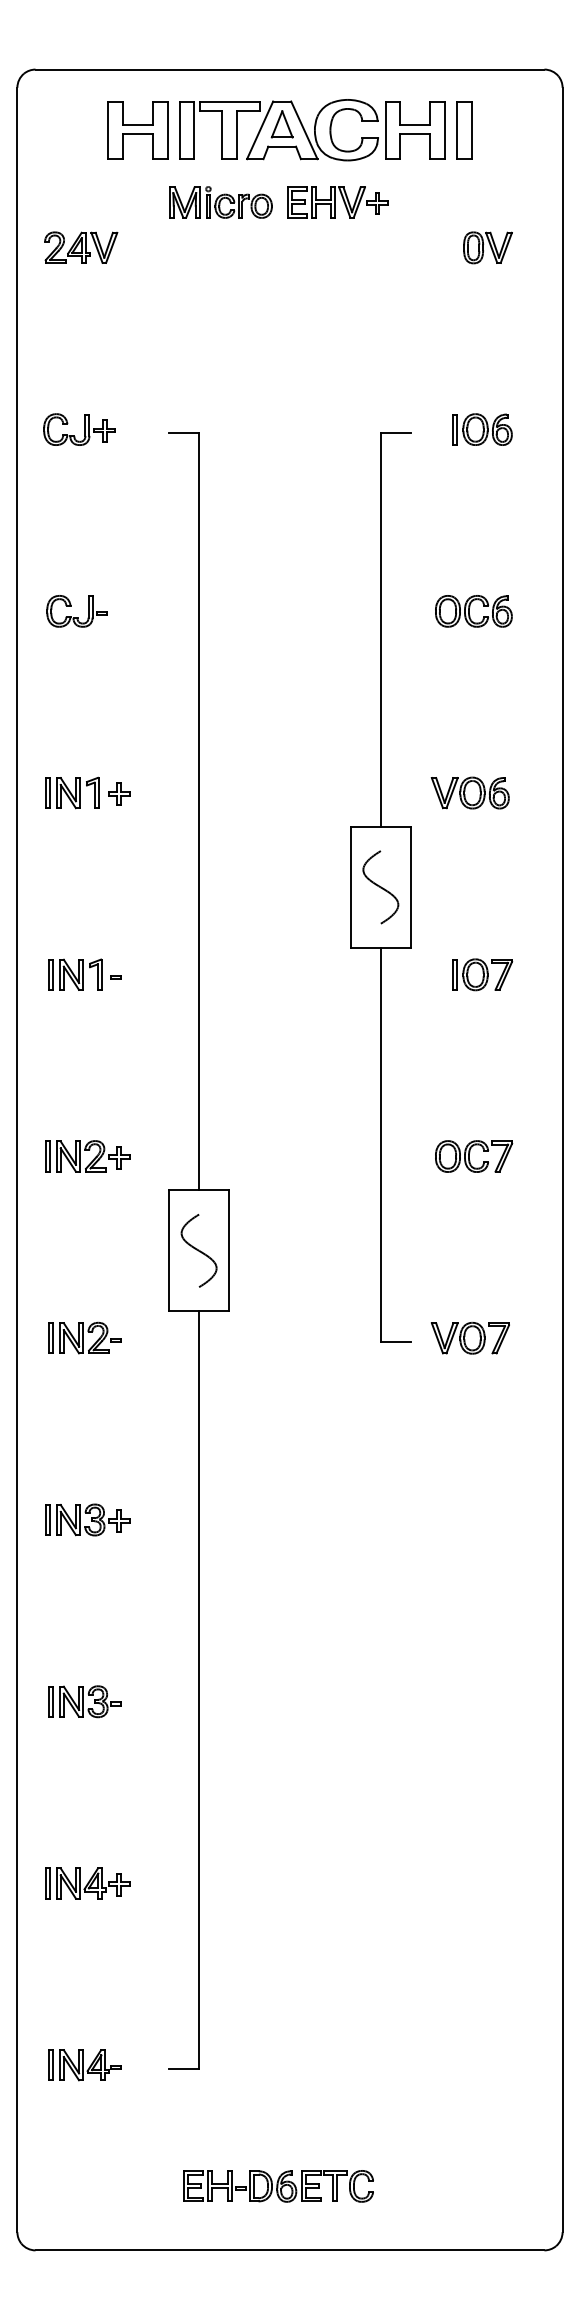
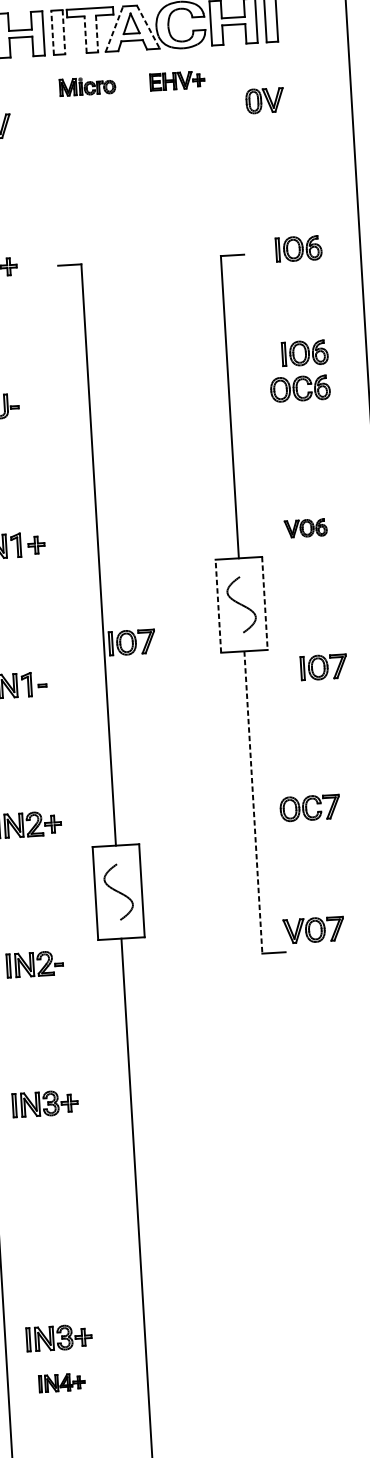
line: (179, 130) -> (52, 32), solid -> dashed
line: (194, 130) -> (64, 32), solid -> dashed
line: (260, 130) -> (114, 29), solid -> dashed
line: (304, 130) -> (148, 27), solid -> dashed
line: (222, 135) -> (85, 34), solid -> dashed
line: (237, 135) -> (97, 34), solid -> dashed
part: (220, 202) -> (87, 86), size x0.7
part: (337, 202) -> (177, 81), size x0.7
part: (487, 247) -> (264, 100), moved
part: (482, 565) -> (304, 353), added
part: (469, 792) -> (305, 527), size x0.7
line: (350, 887) -> (218, 606), solid -> dashed
line: (411, 887) -> (265, 603), solid -> dashed
part: (235, 927) -> (131, 642), added
line: (380, 1144) -> (253, 802), solid -> dashed
part: (474, 1156) -> (310, 808), moved
part: (469, 1337) -> (313, 929), moved
part: (84, 1701) -> (51, 1243), removed
part: (87, 1824) -> (59, 1337), added
part: (87, 1883) -> (61, 1382), size x0.7

